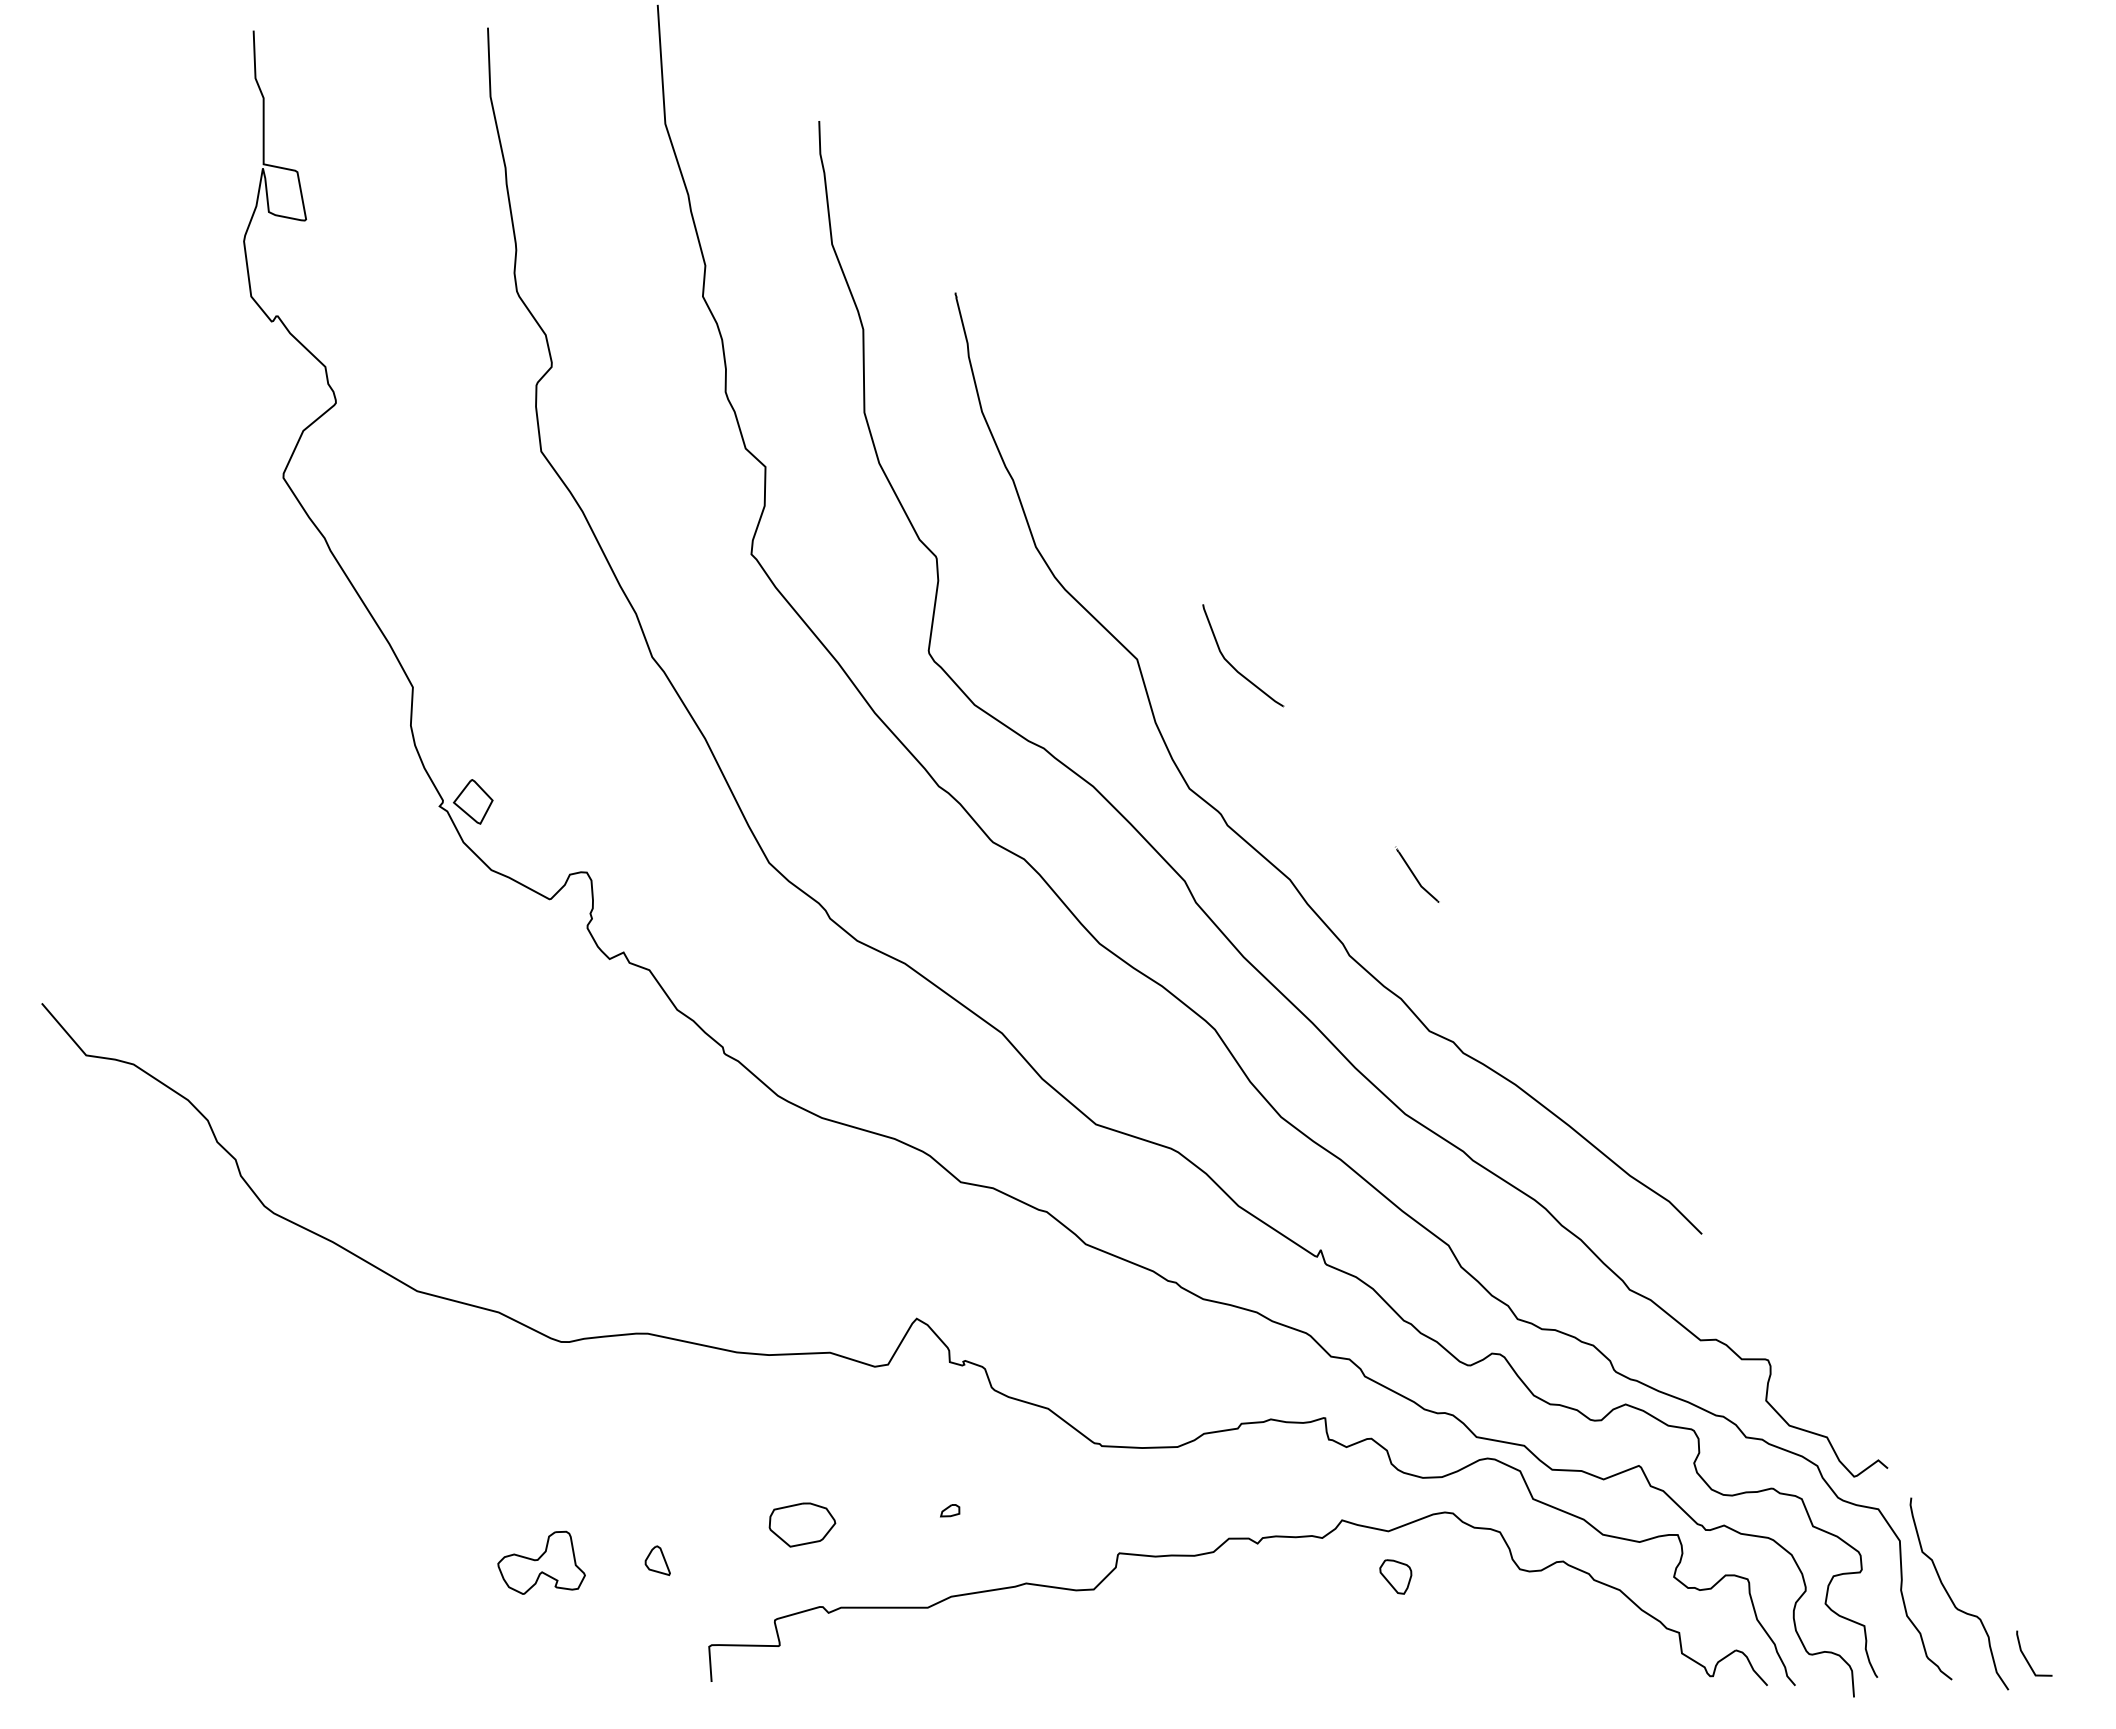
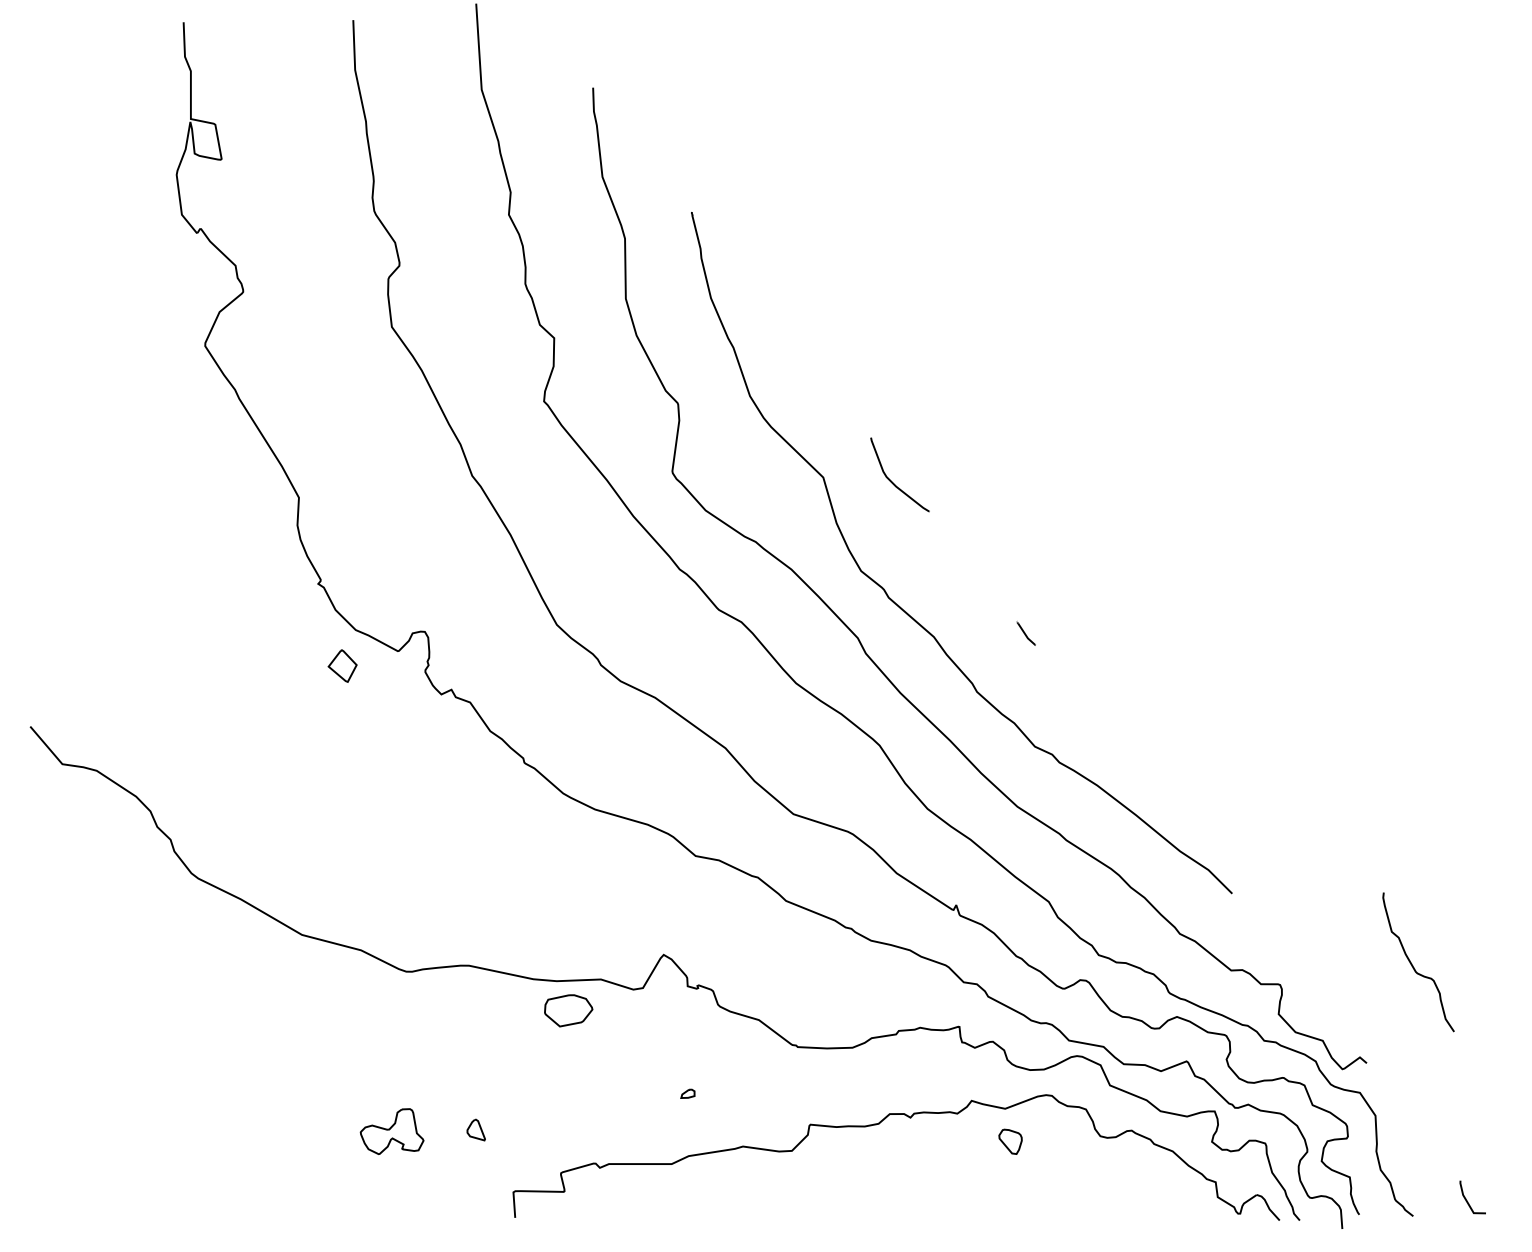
part: (473, 801) -> (342, 665), moved
part: (1417, 874) -> (1026, 633), size x0.6
part: (802, 1524) -> (568, 1010), moved
curve: (1952, 1599) -> (1413, 966), moved

